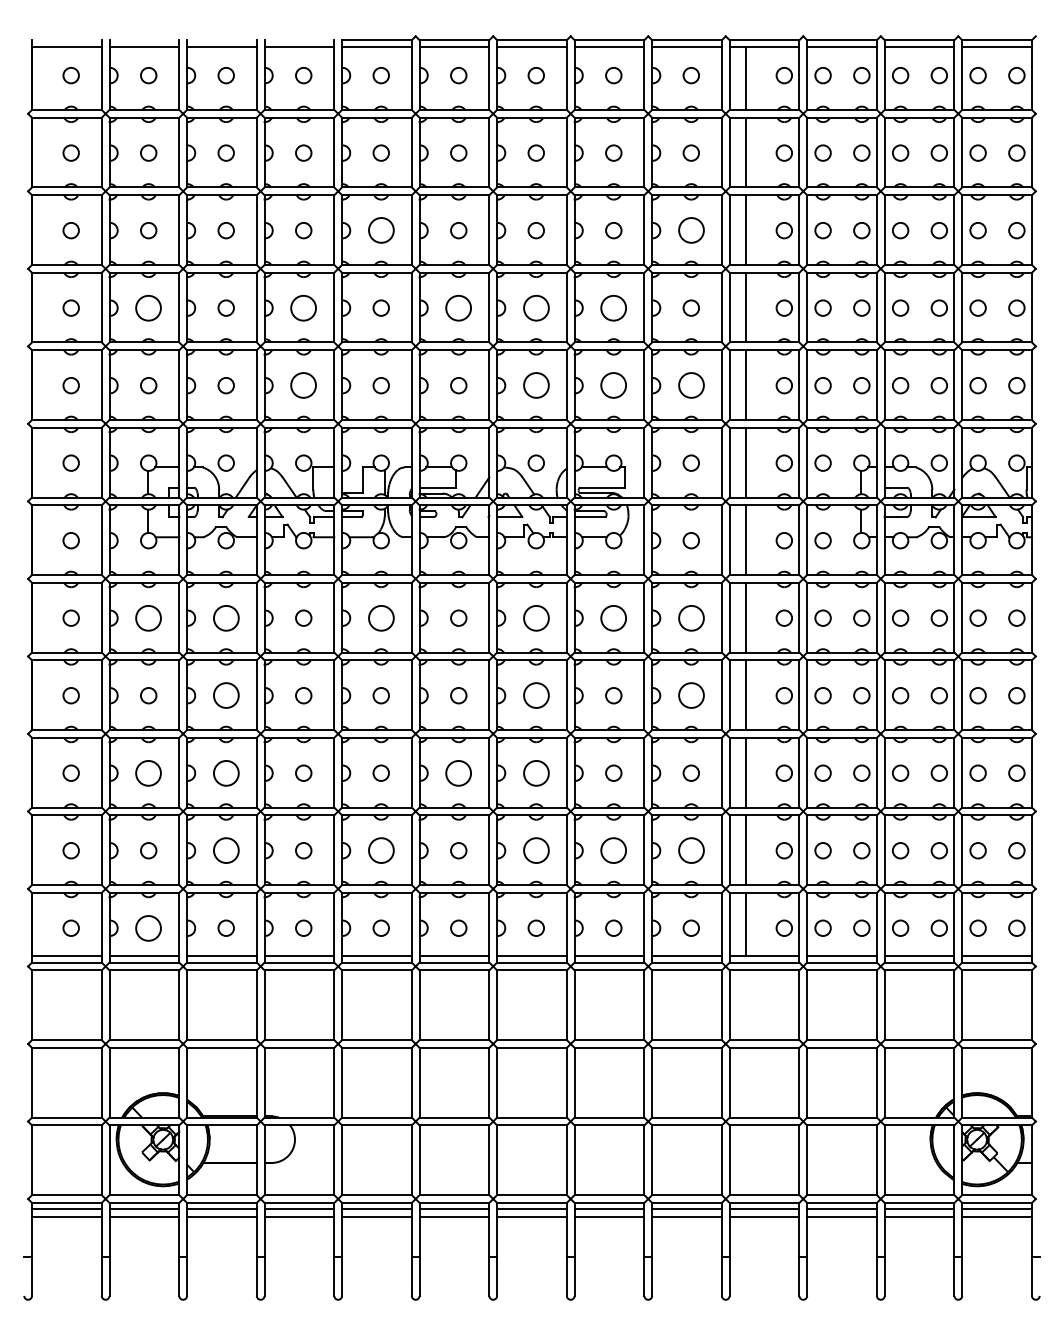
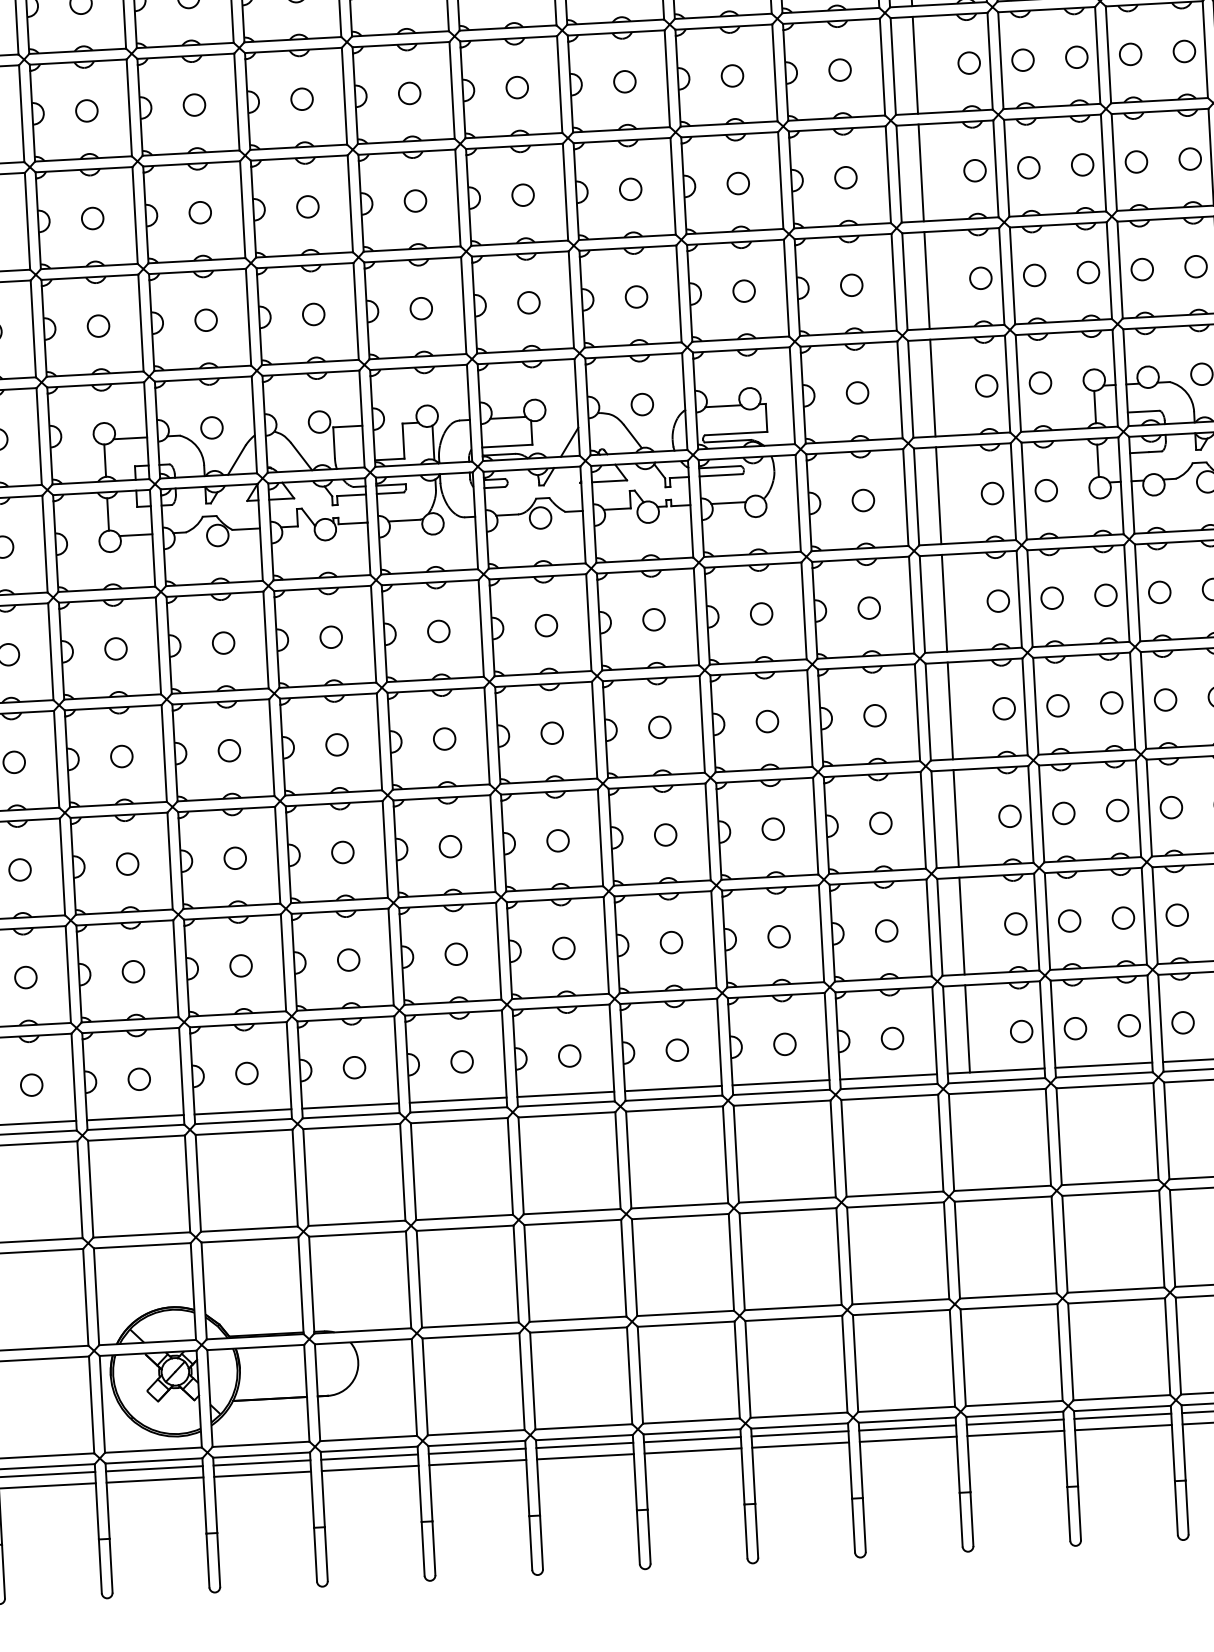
circle: (380, 230) -> (408, 93), size x0.62
circle: (690, 230) -> (838, 70), size x0.62
circle: (148, 307) -> (92, 217), size x0.62
circle: (303, 307) -> (307, 205), size x0.62
circle: (458, 307) -> (522, 194), size x0.62
circle: (535, 307) -> (629, 188), size x0.62
circle: (613, 307) -> (737, 182), size x0.62
circle: (303, 385) -> (313, 314), size x0.62
circle: (535, 385) -> (635, 296), size x0.62
circle: (613, 385) -> (743, 290), size x0.62
circle: (690, 385) -> (850, 285), size x0.62
circle: (148, 617) -> (115, 647), size x0.62
circle: (225, 617) -> (222, 642), size x0.62
circle: (380, 617) -> (437, 630), size x0.62
circle: (535, 617) -> (652, 618), size x0.62
circle: (613, 617) -> (761, 613), size x0.62
circle: (690, 617) -> (868, 607), size x0.62
circle: (225, 695) -> (228, 750), size x0.62
circle: (535, 695) -> (658, 727), size x0.62
circle: (690, 695) -> (873, 715), size x0.62
circle: (148, 772) -> (127, 863), size x0.62
circle: (225, 772) -> (234, 857), size x0.62
circle: (458, 772) -> (557, 839), size x0.62
circle: (535, 772) -> (664, 834), size x0.62
circle: (225, 850) -> (240, 965), size x0.62
circle: (380, 850) -> (455, 953), size x0.62
circle: (535, 850) -> (670, 942), size x0.62
circle: (613, 850) -> (778, 936), size x0.62
circle: (690, 850) -> (885, 930), size x0.62
circle: (148, 927) -> (138, 1078), size x0.62

